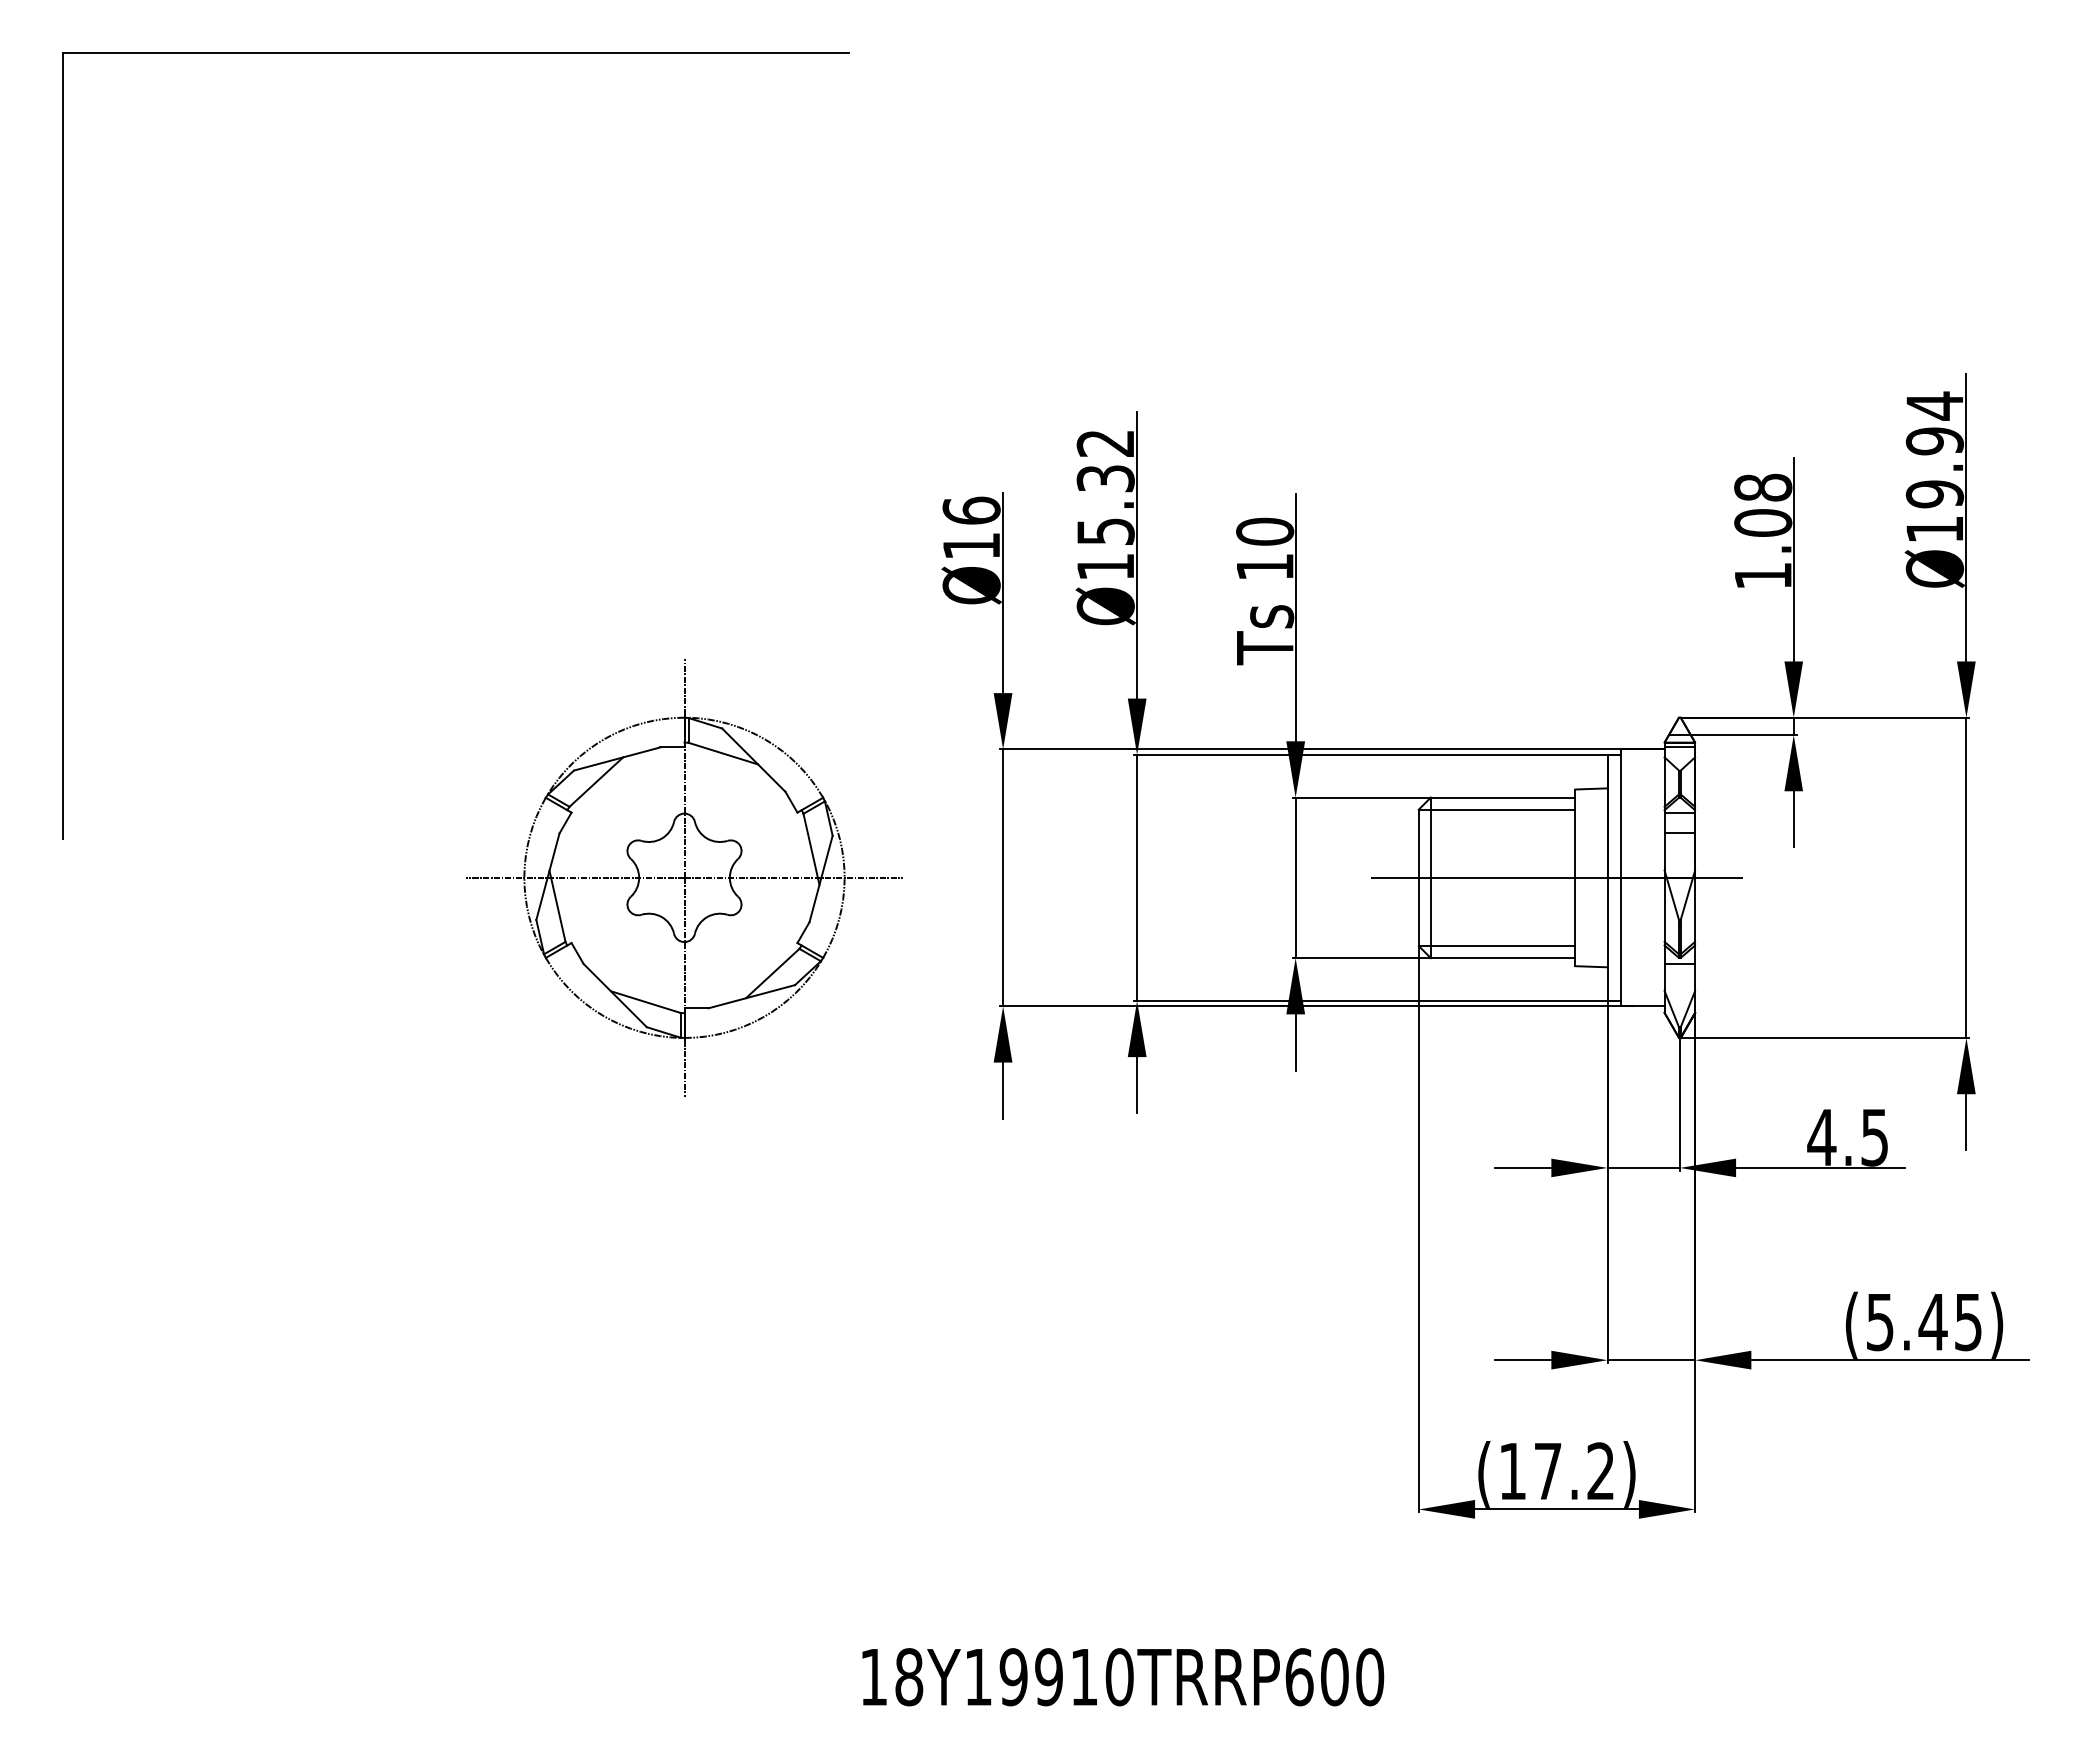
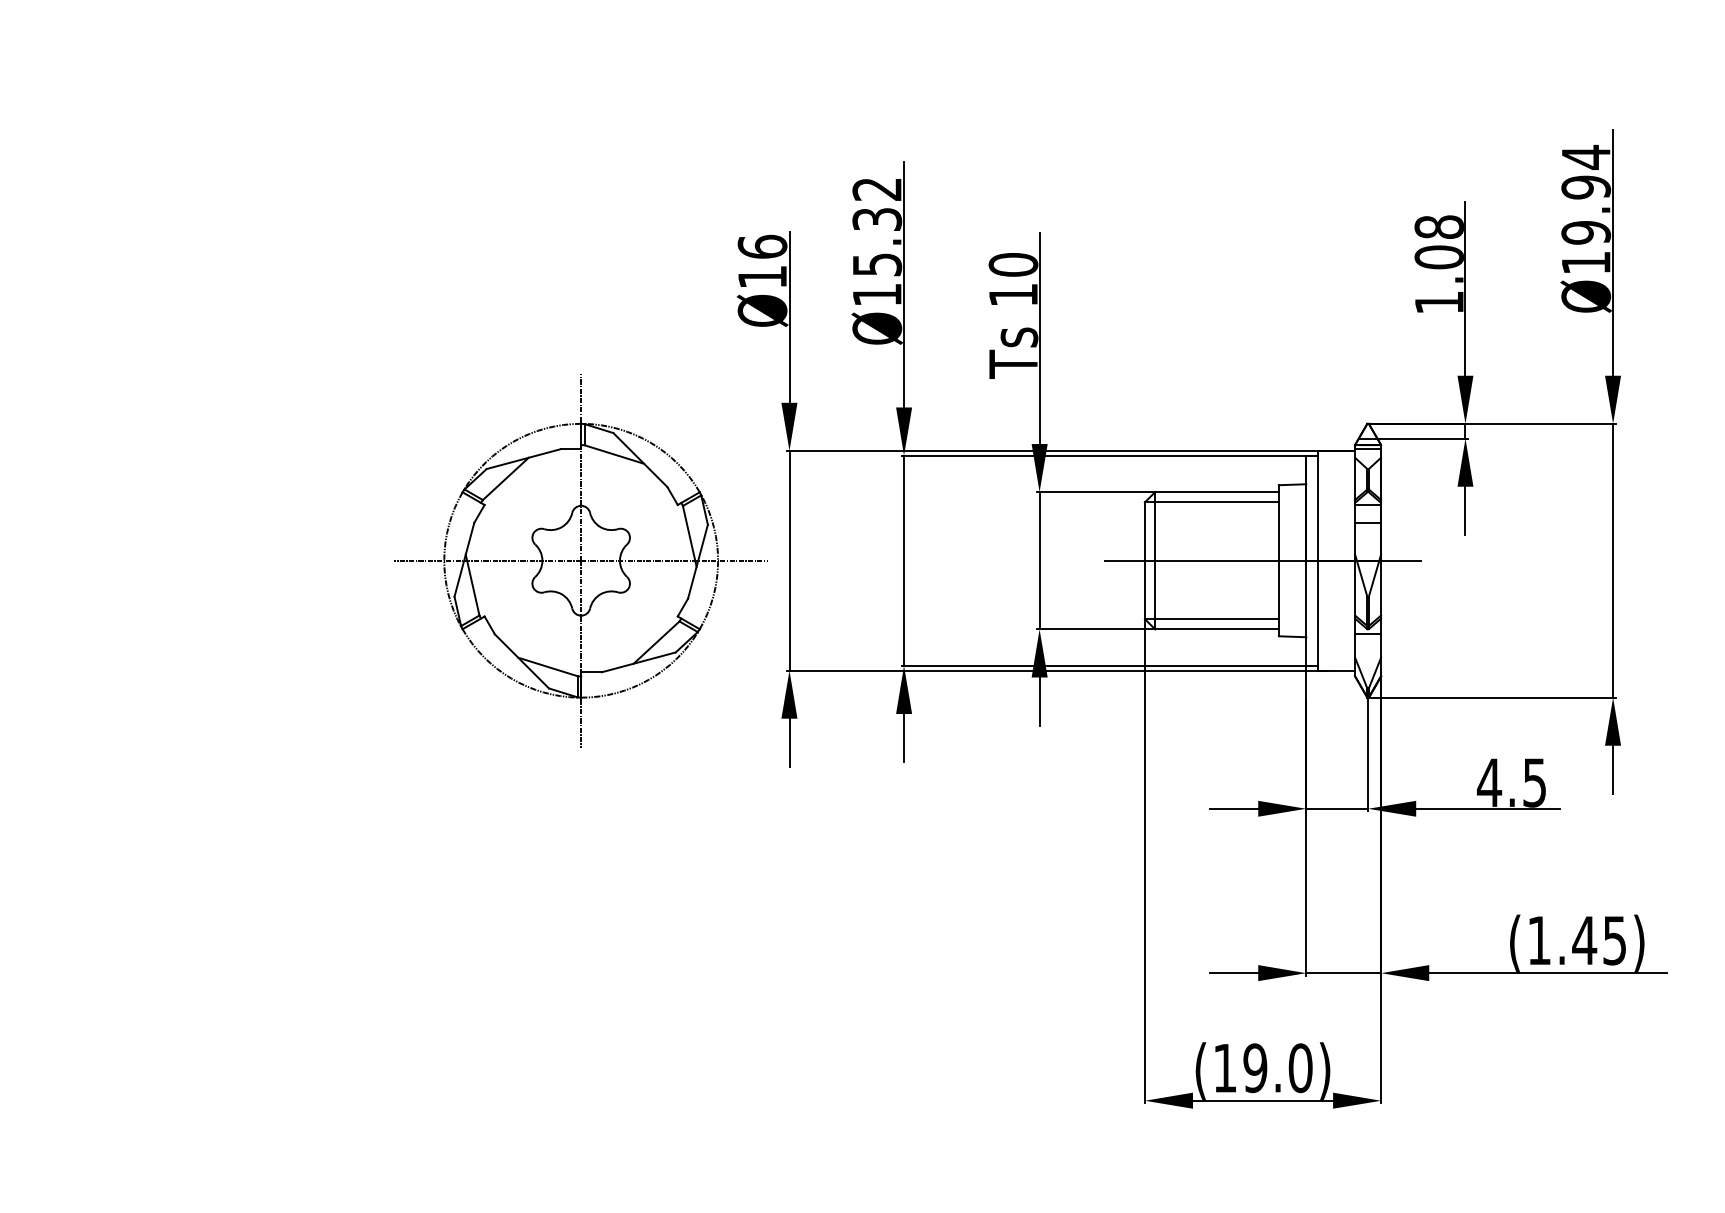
part: (684, 877) -> (581, 560), moved
text: (1880, 1322) -> (1539, 940), (5.45) -> (1.45)
text: (1574, 1471) -> (1278, 1068), (17.2) -> (19.0)

